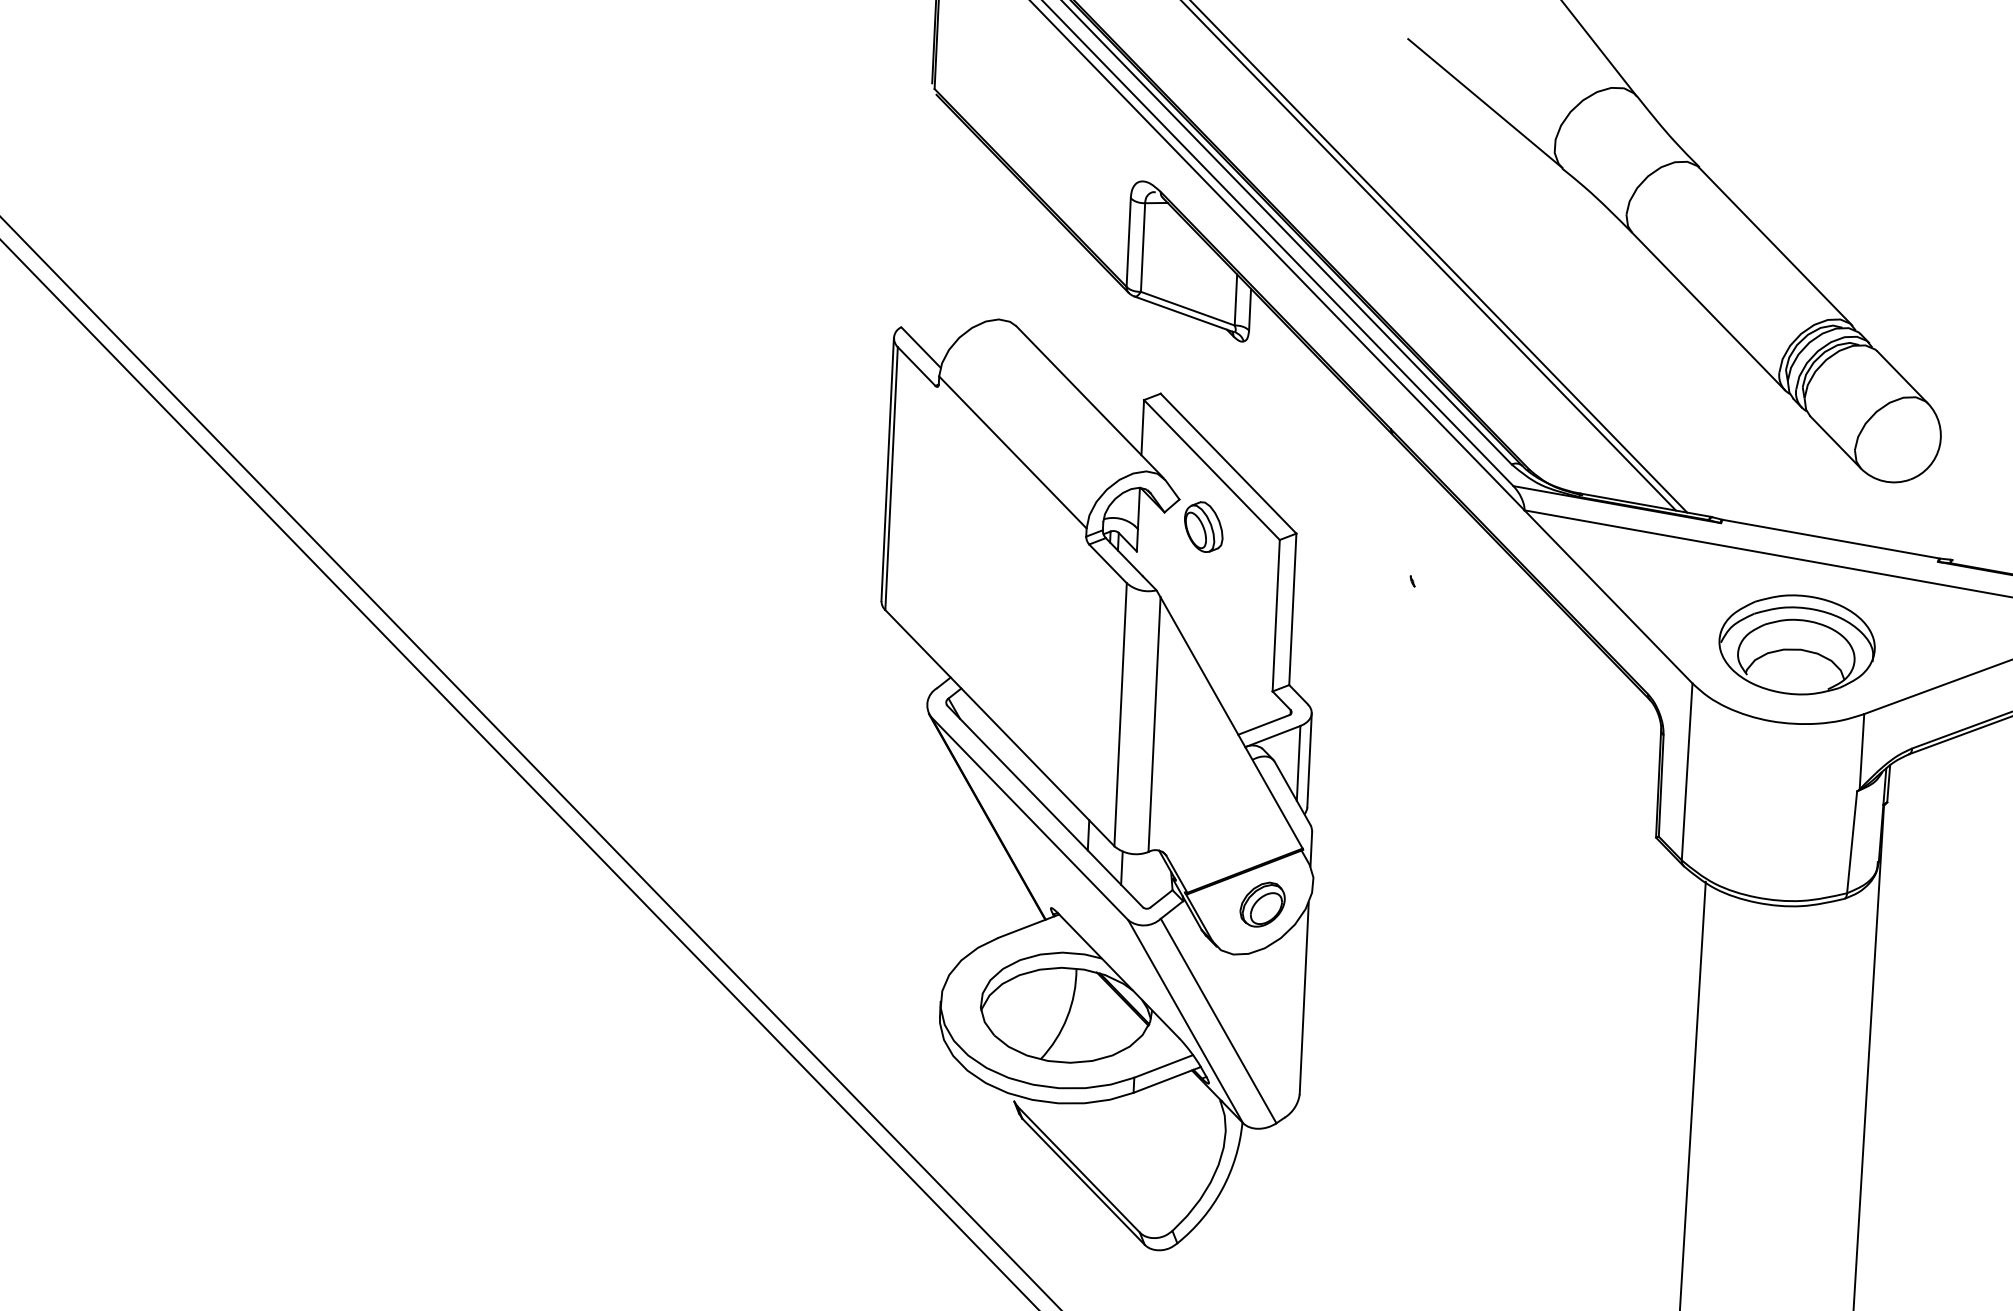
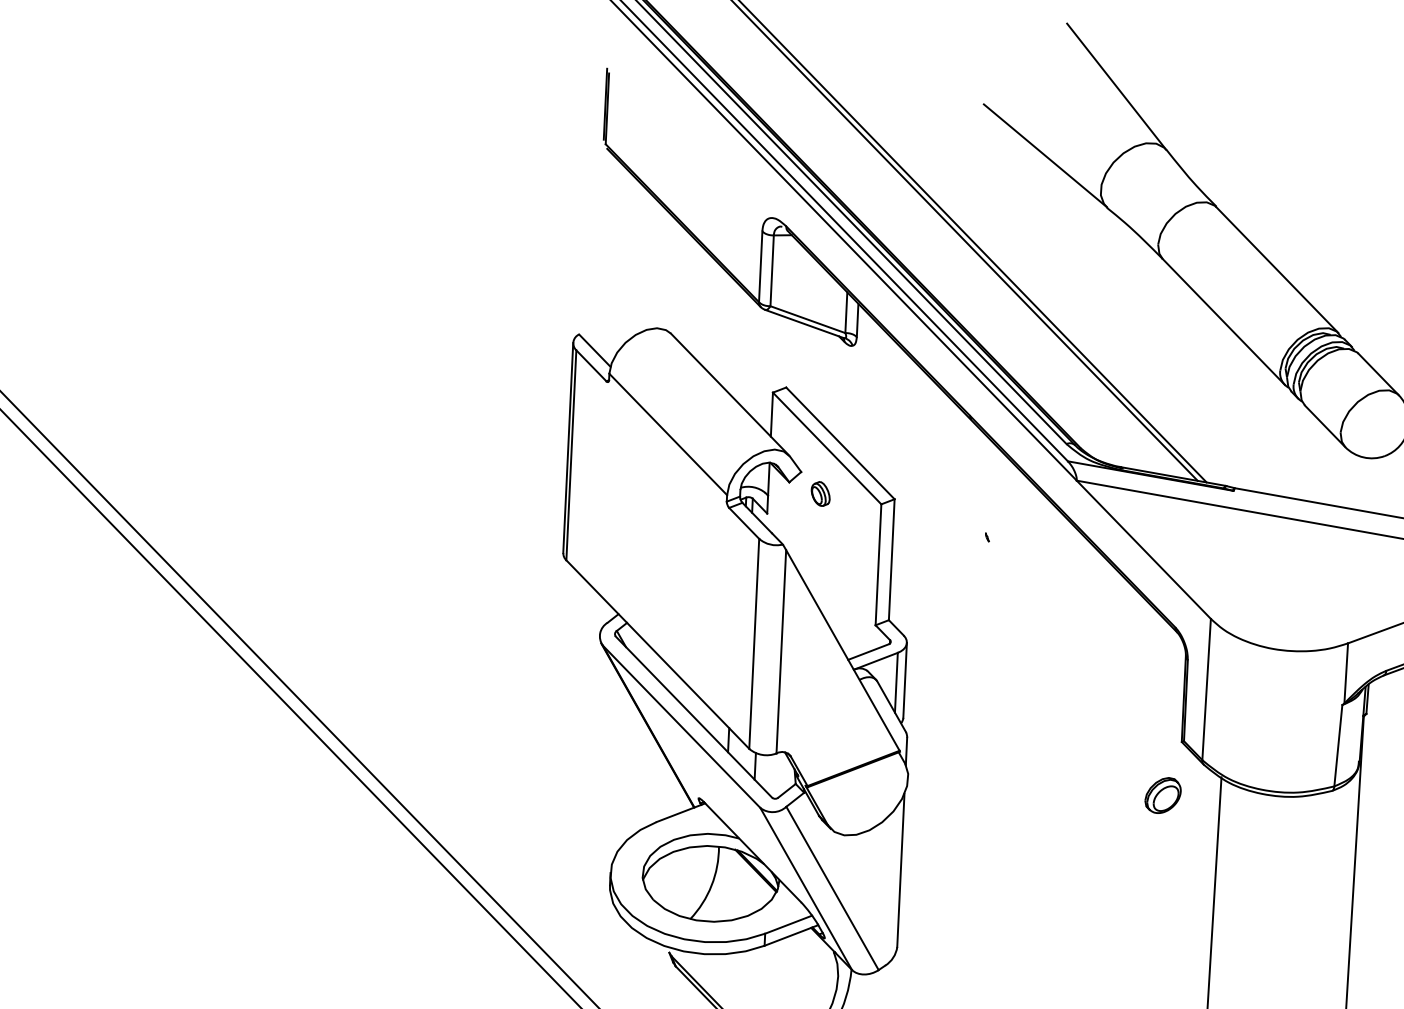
part: (1203, 526) -> (820, 493), size x0.6
part: (1796, 644) -> (1293, 587), removed
part: (1262, 904) -> (1162, 795), moved

